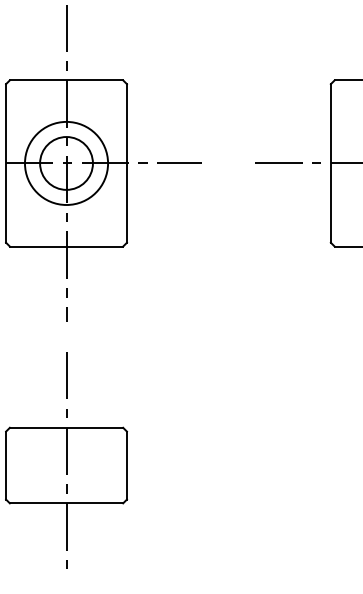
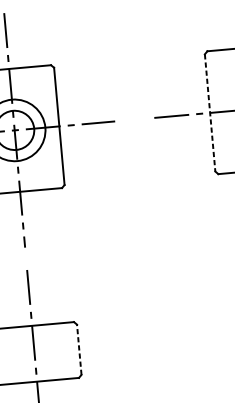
line: (330, 163) -> (209, 113), solid -> dashed
line: (126, 465) -> (78, 349), solid -> dashed

